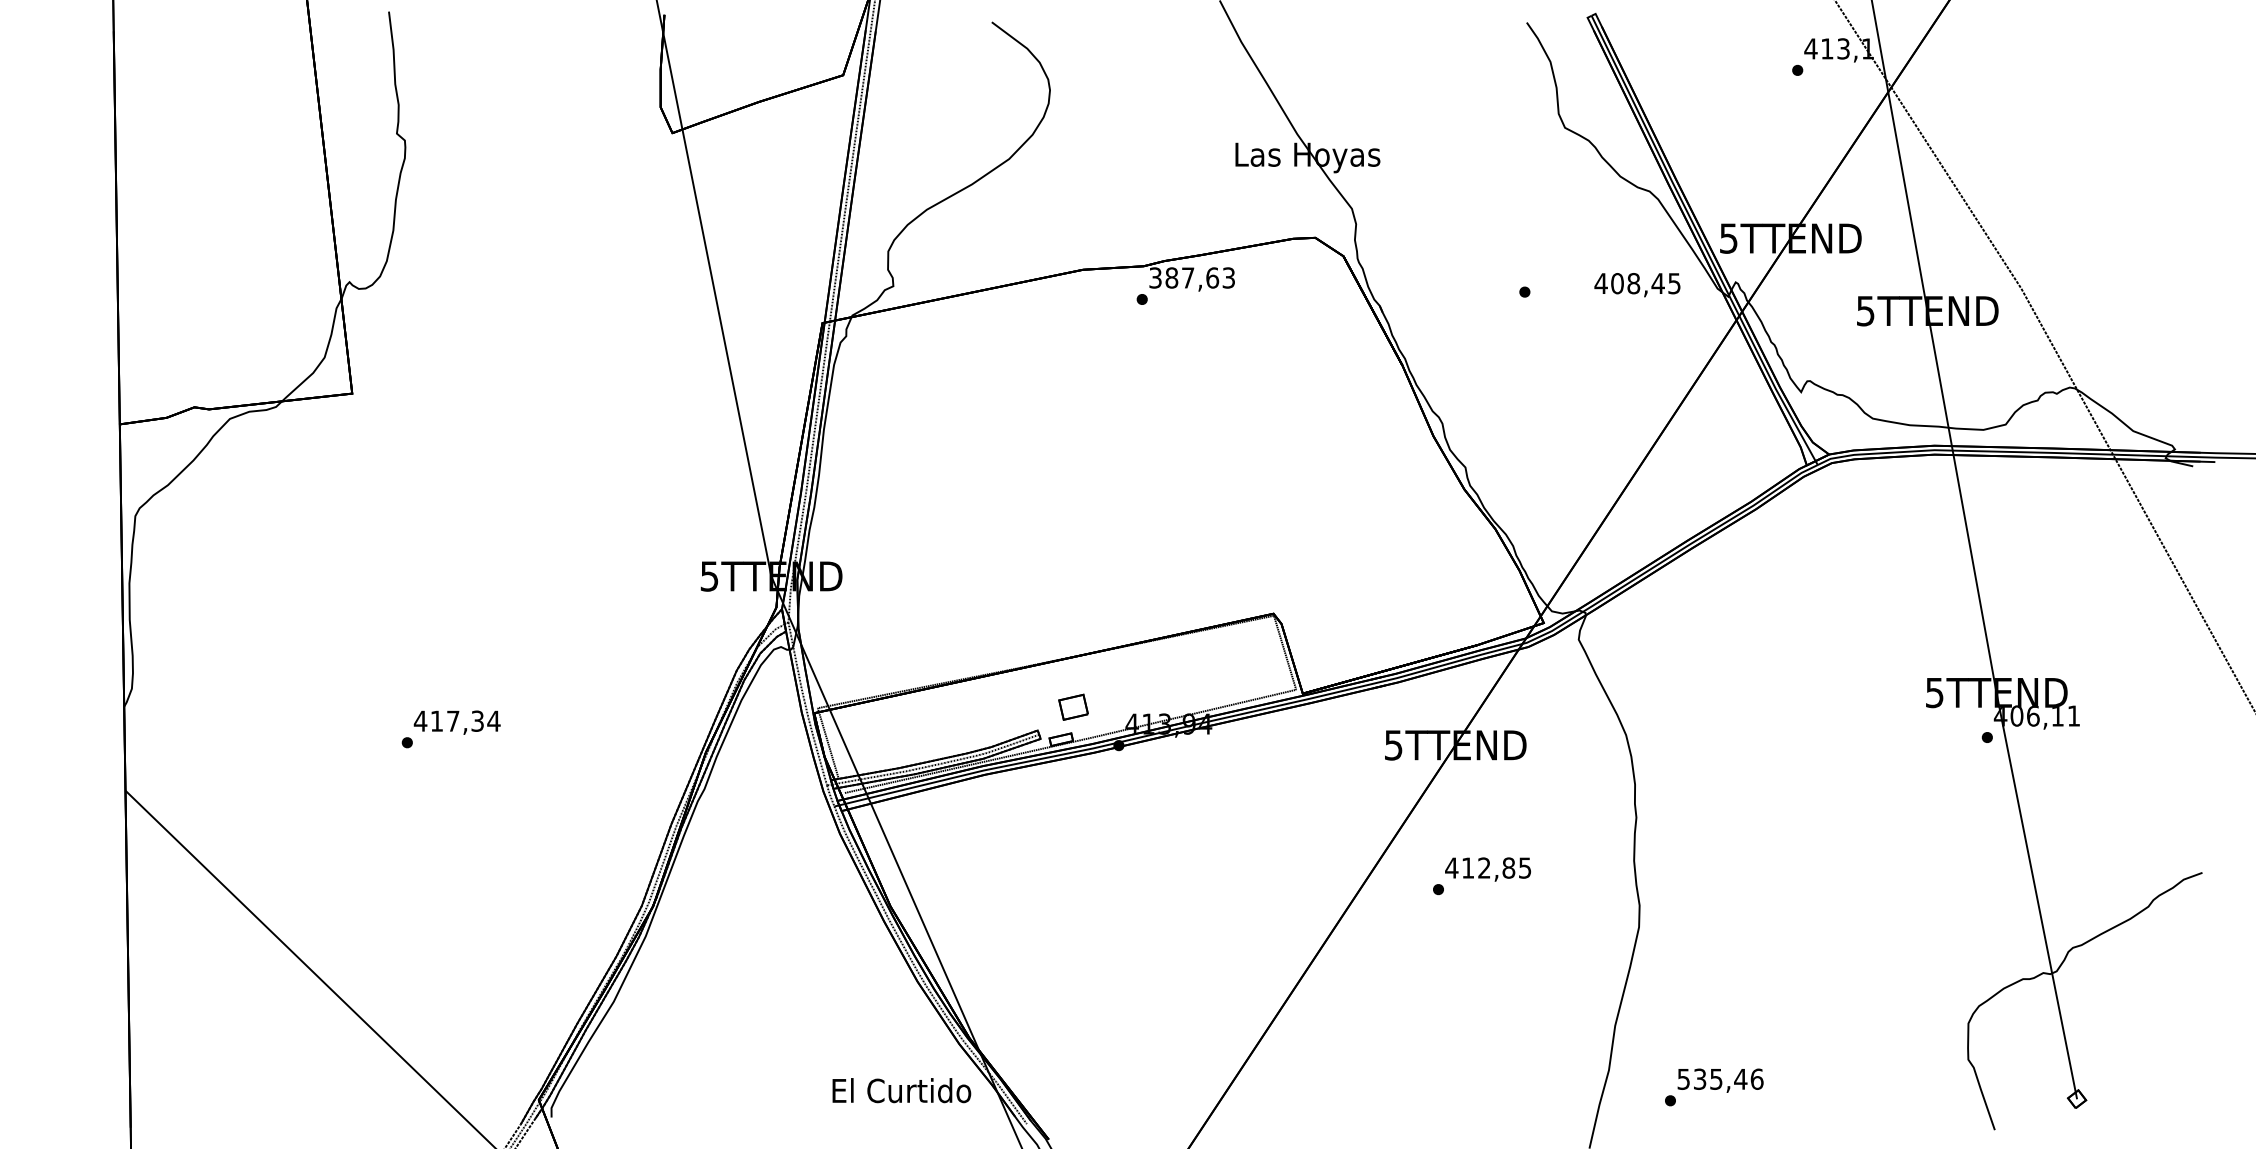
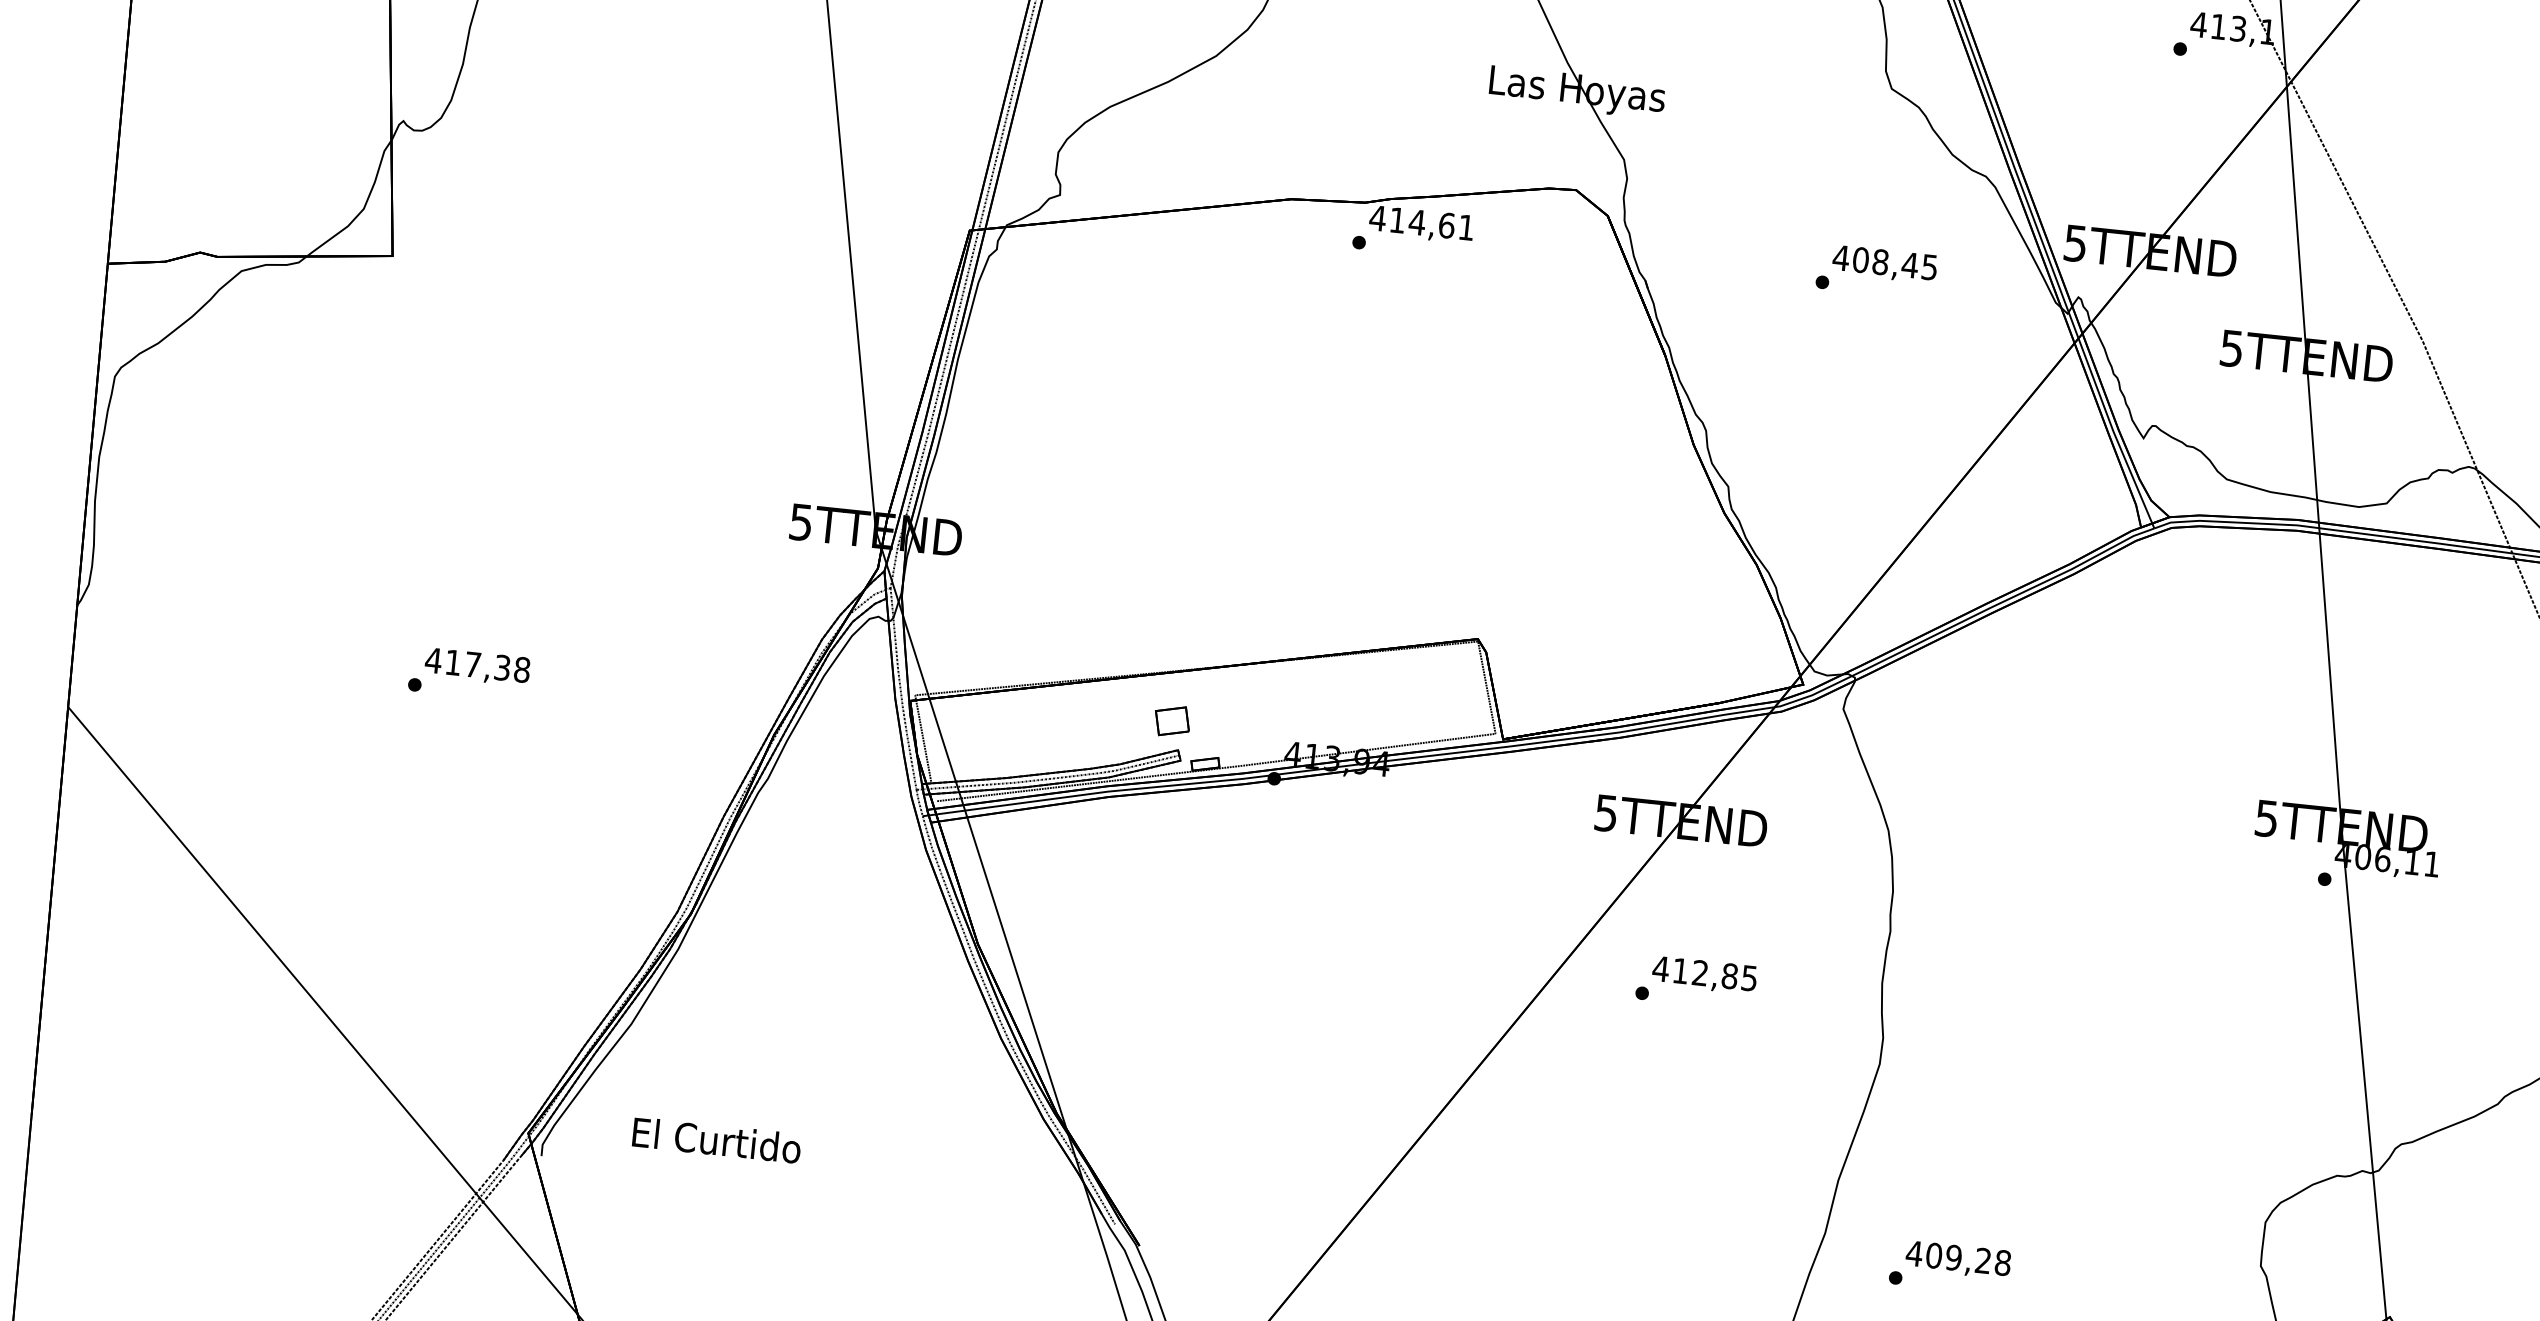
text: (1191, 277) -> (1421, 222), 387,63 -> 414,61
text: (1637, 285) -> (1884, 264), moved
part: (1073, 706) -> (1172, 720), moved
text: (493, 720) -> (521, 668), 417,34 -> 417,38
text: (1720, 1078) -> (1958, 1257), 535,46 -> 409,28
text: (901, 1090) -> (716, 1140), moved

